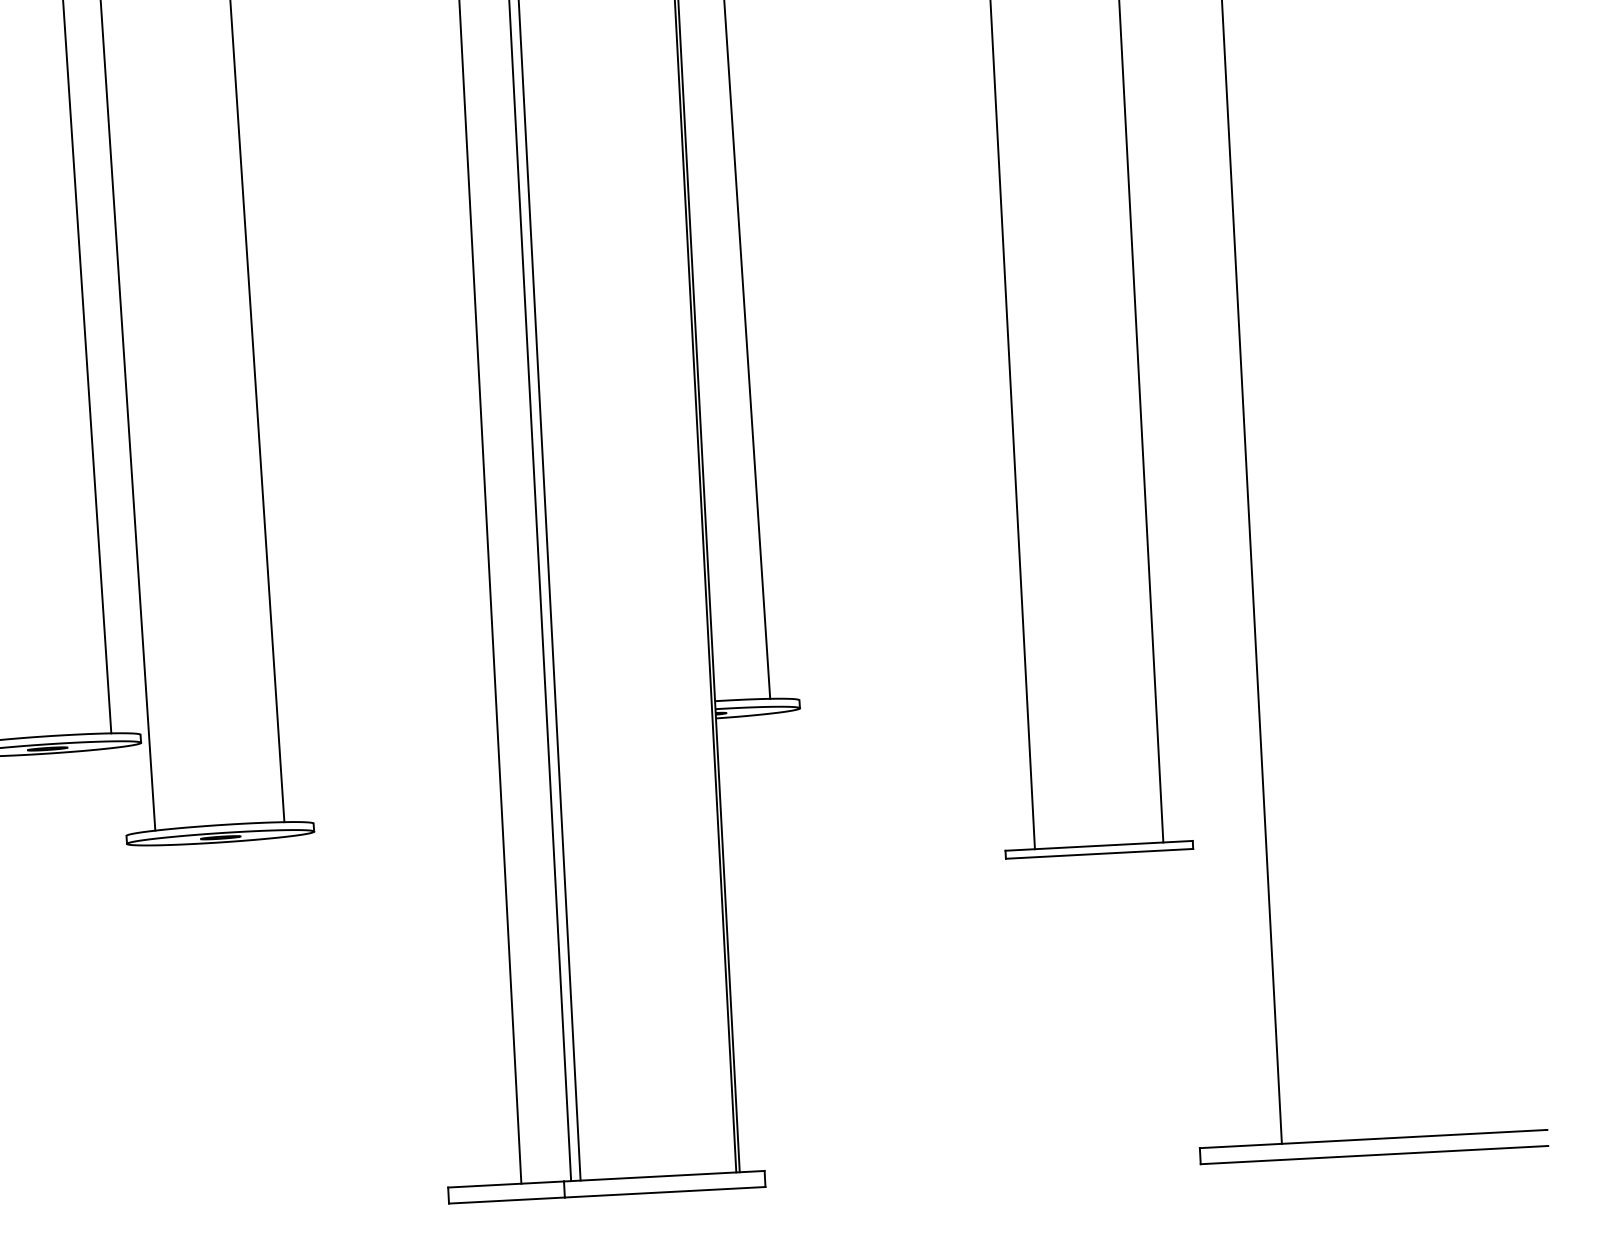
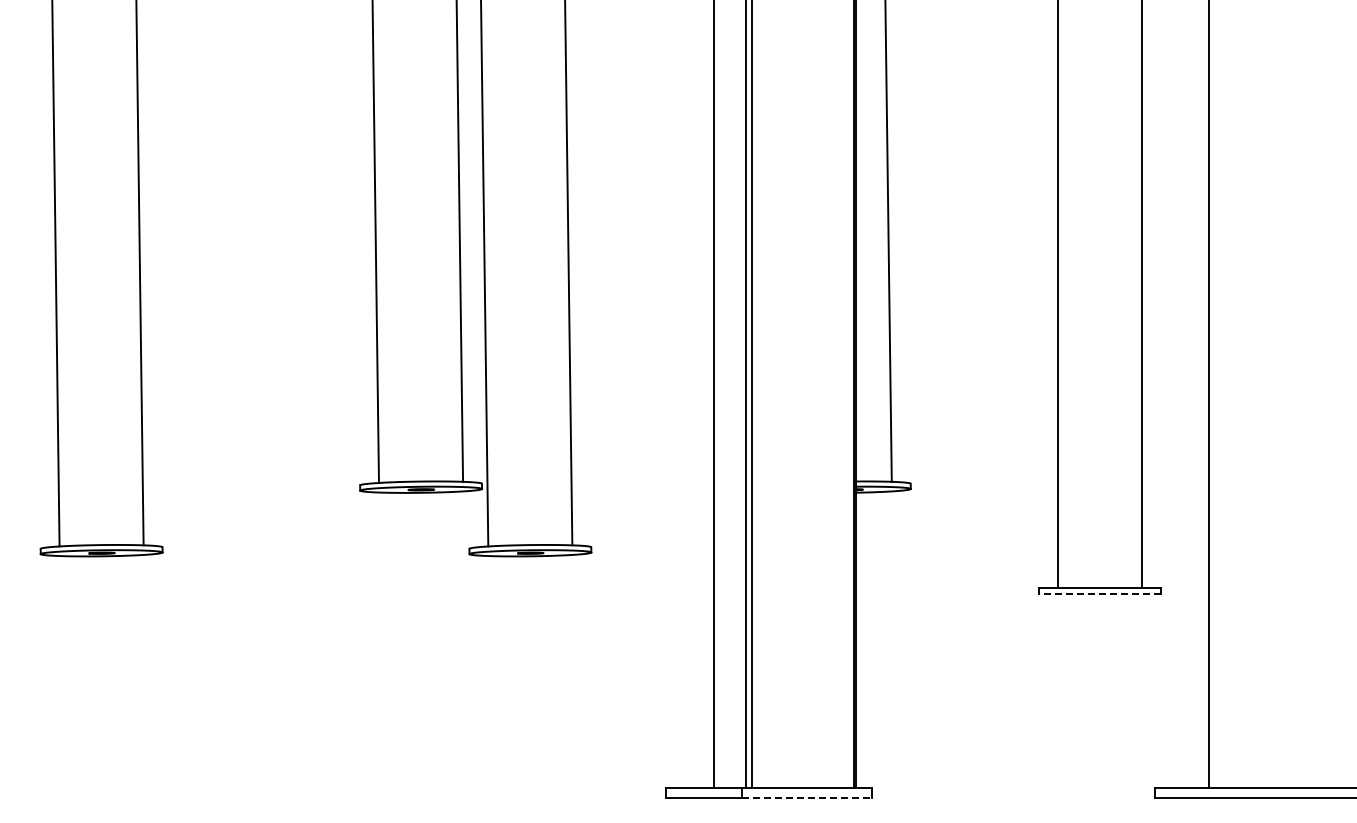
line: (1099, 853) -> (1100, 593), solid -> dashed
line: (666, 1192) -> (807, 798), solid -> dashed

